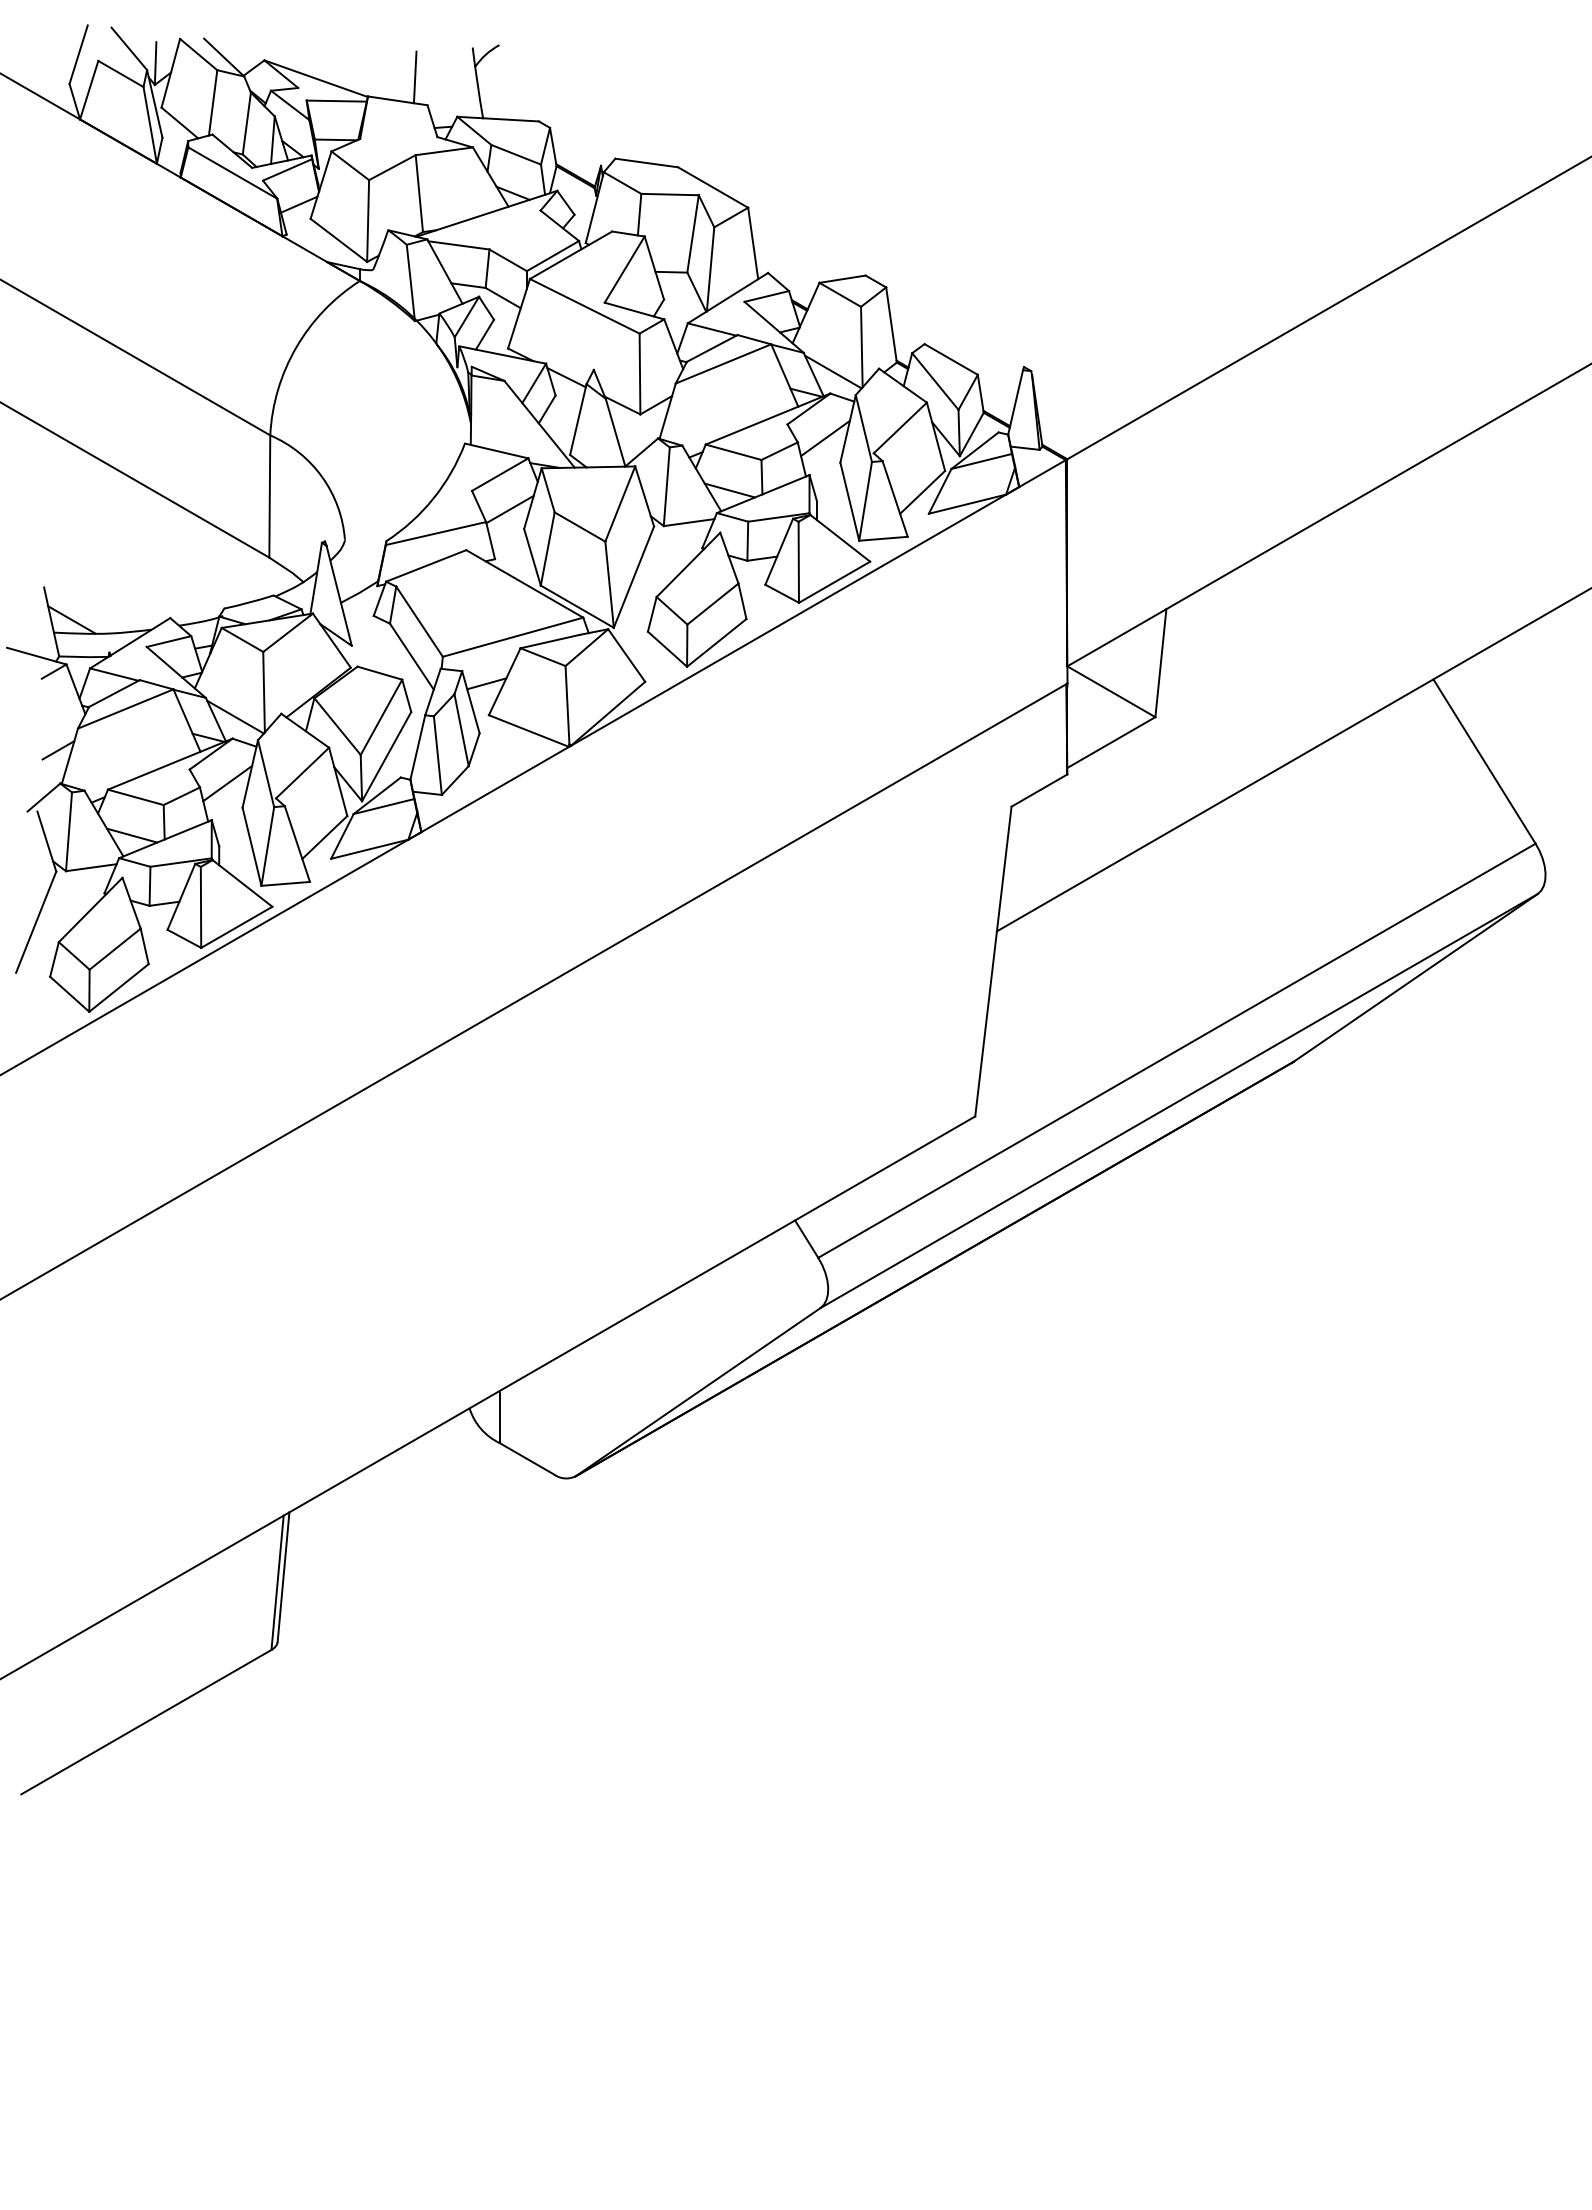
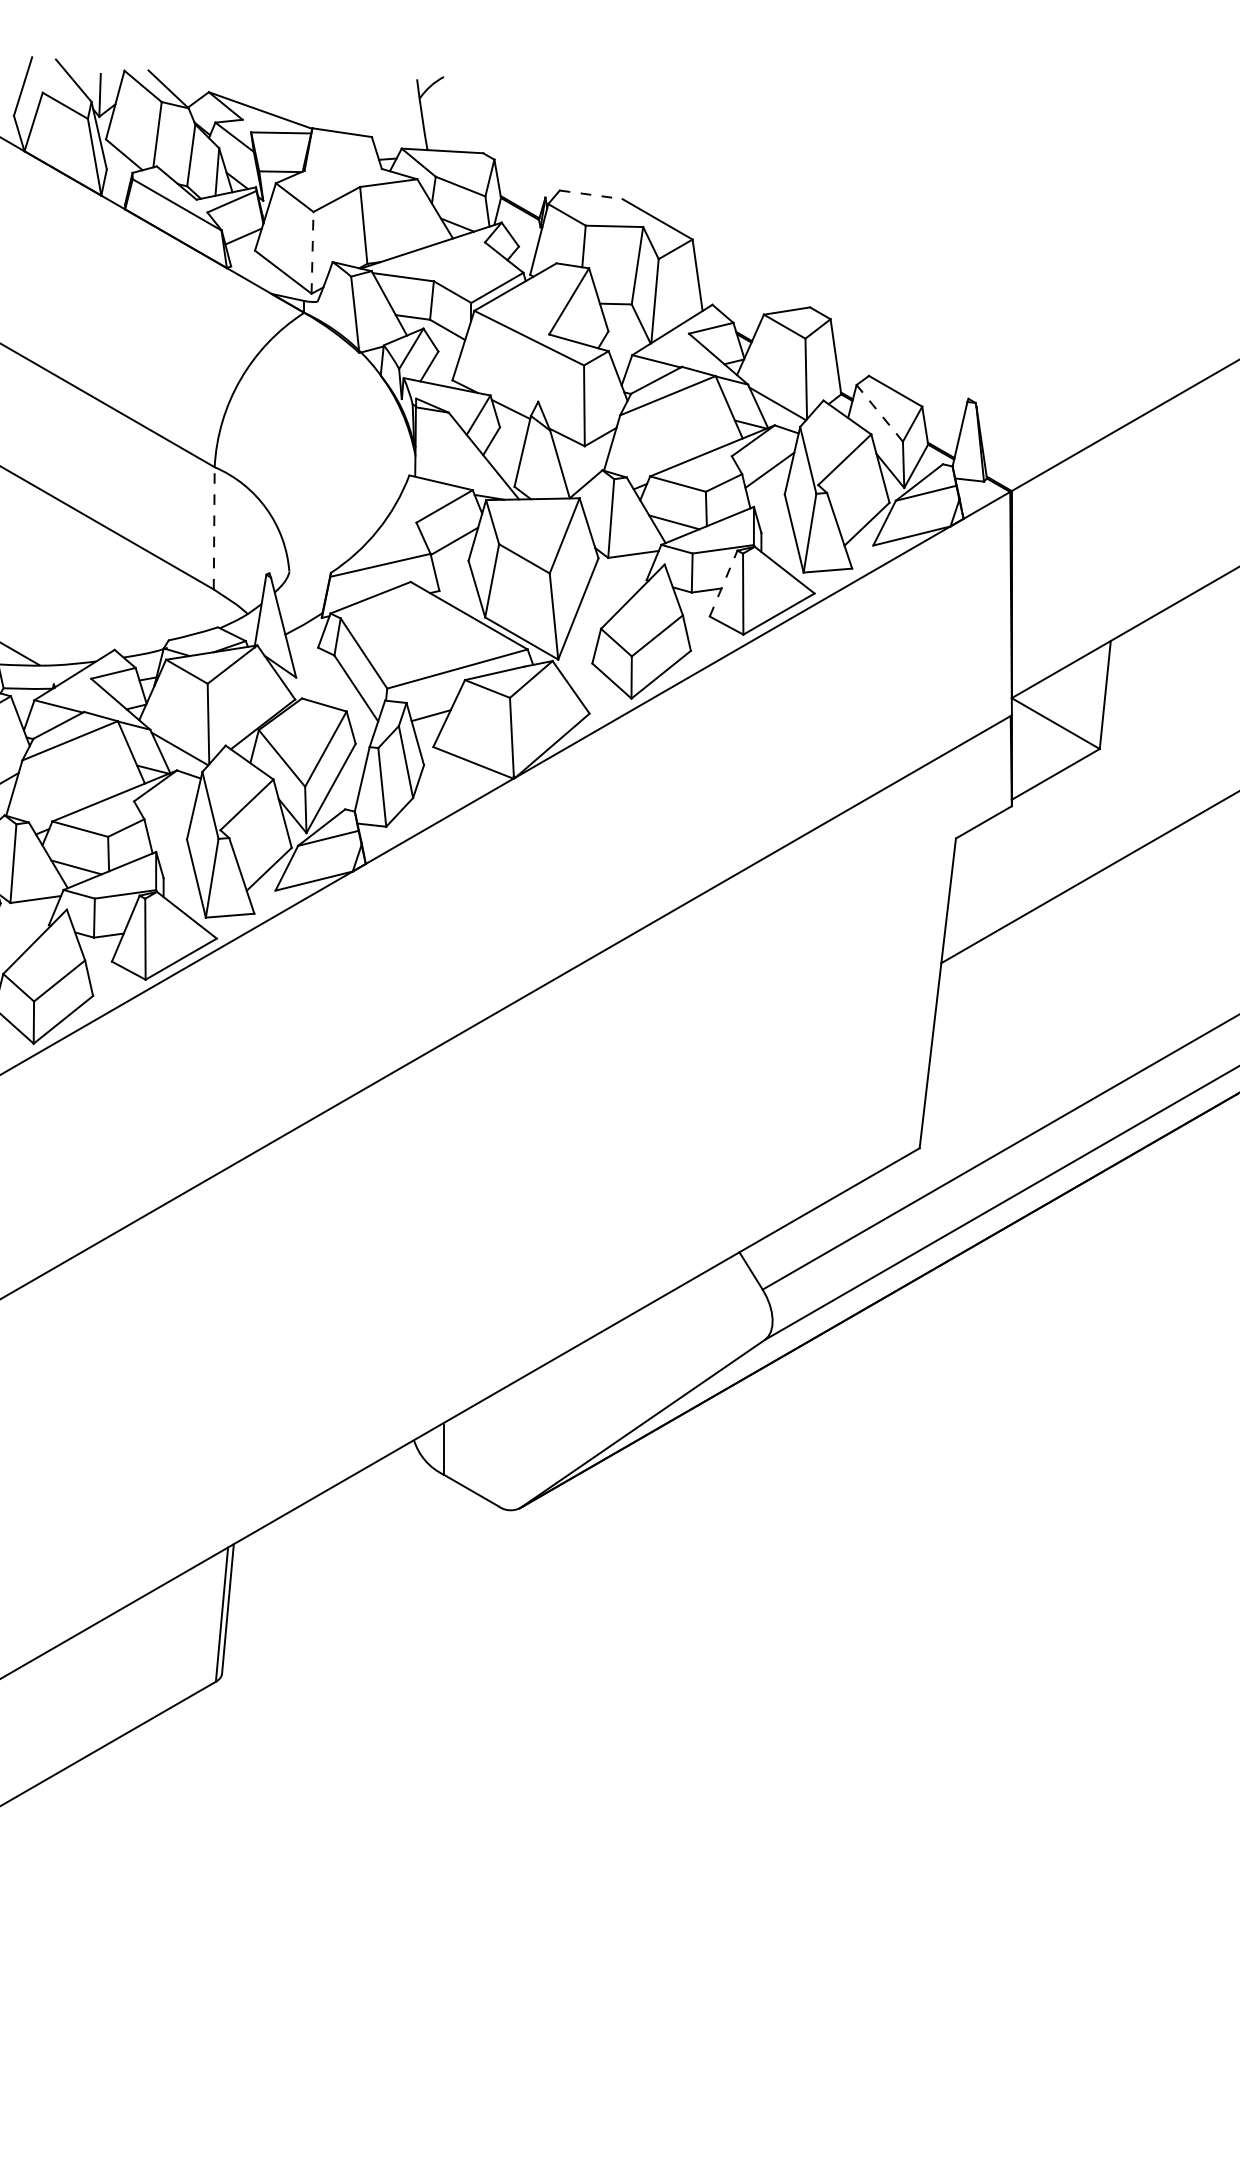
line: (414, 77) -> (358, 109), removed
line: (646, 163) -> (590, 195), solid -> dashed
line: (368, 221) -> (312, 253), solid -> dashed
line: (935, 381) -> (879, 413), solid -> dashed
line: (269, 496) -> (213, 528), solid -> dashed
line: (779, 551) -> (723, 583), solid -> dashed
line: (227, 783) -> (171, 815), removed

